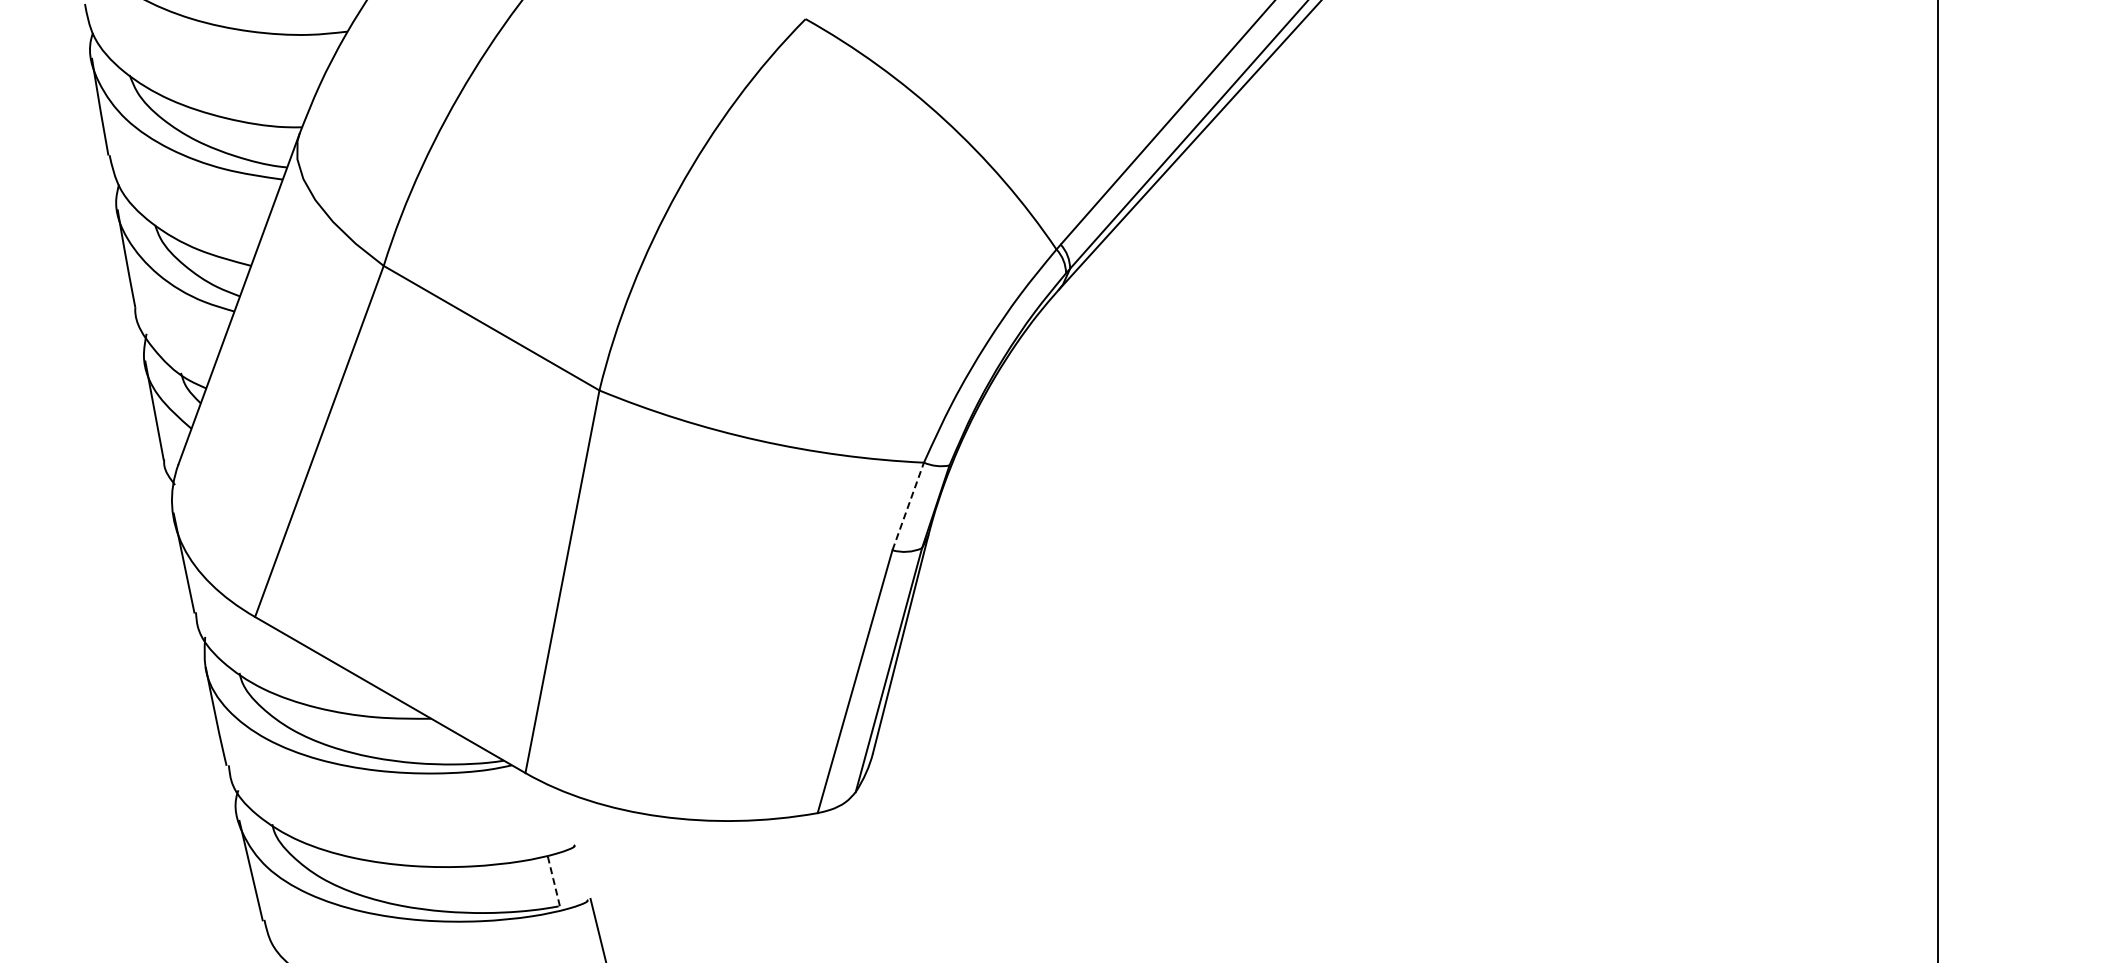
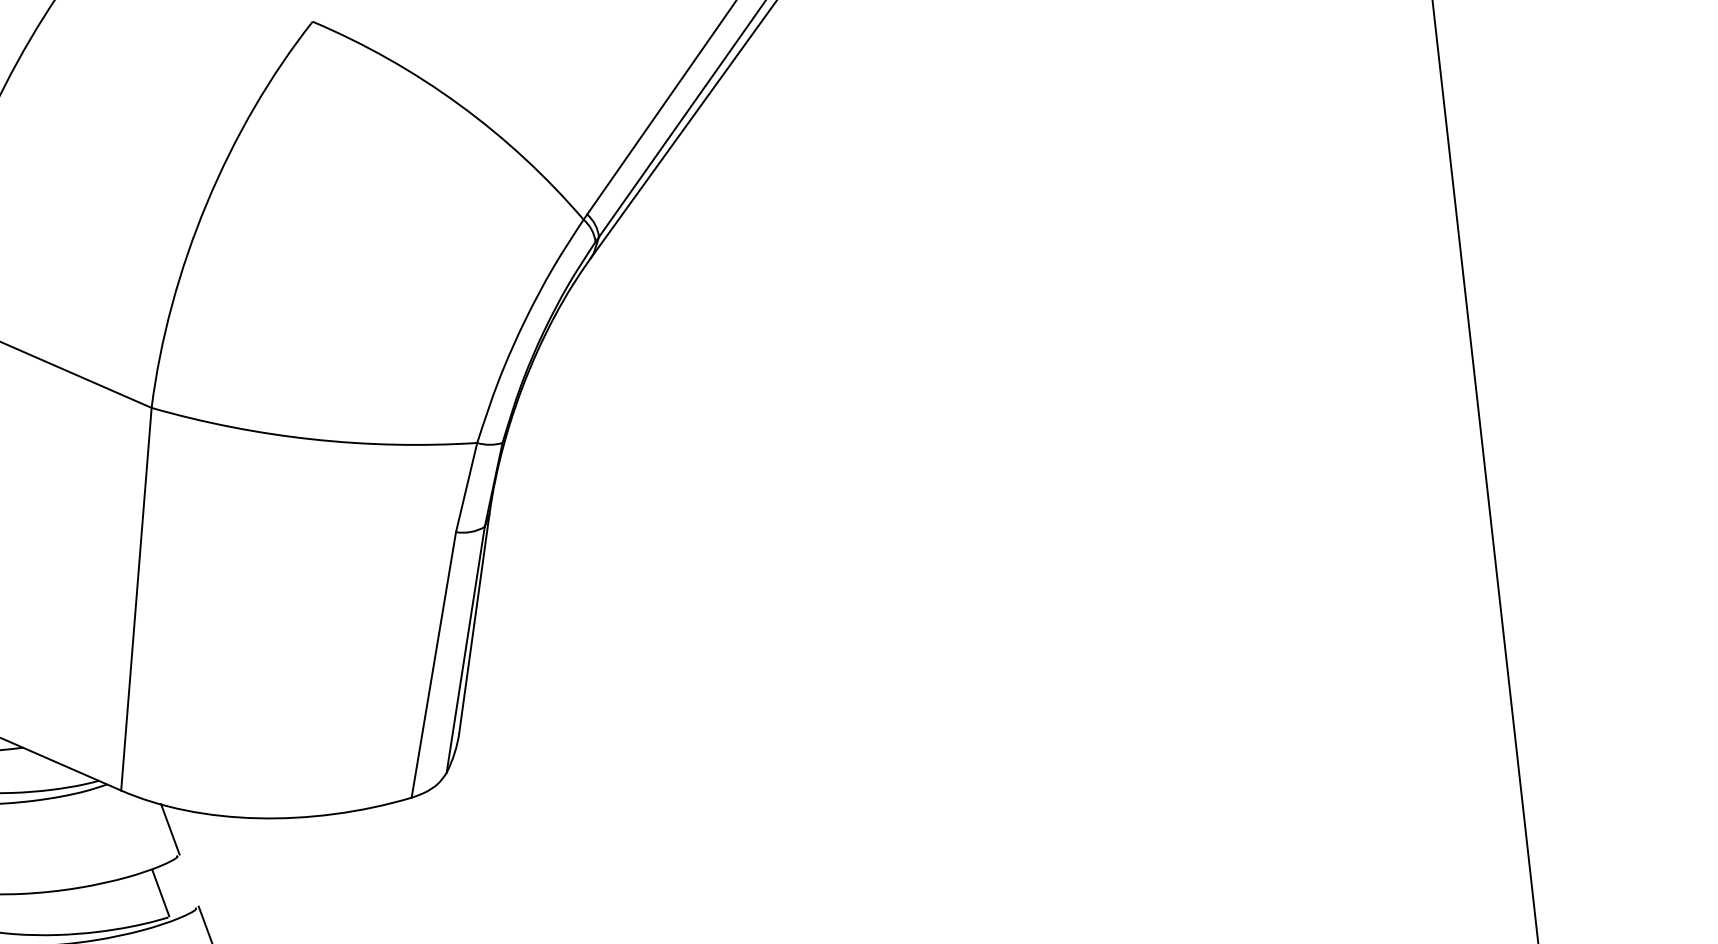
line: (908, 506) -> (466, 487), dashed -> solid
line: (570, 817) -> (170, 829), added
line: (553, 880) -> (160, 892), dashed -> solid

